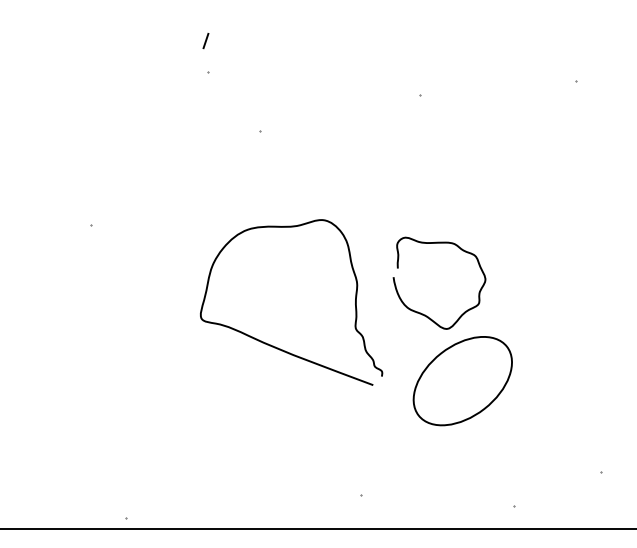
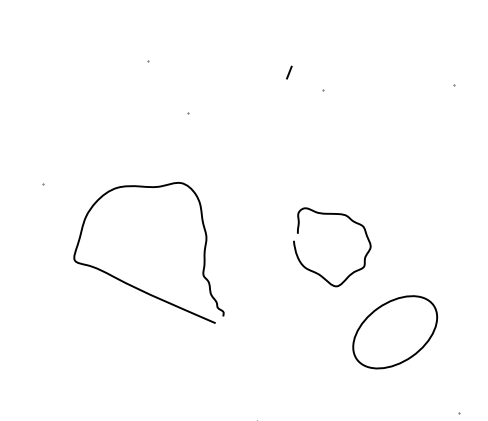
line: (205, 41) -> (288, 73), moved
curve: (273, 345) -> (133, 285), moved
part: (462, 381) -> (394, 332), moved

